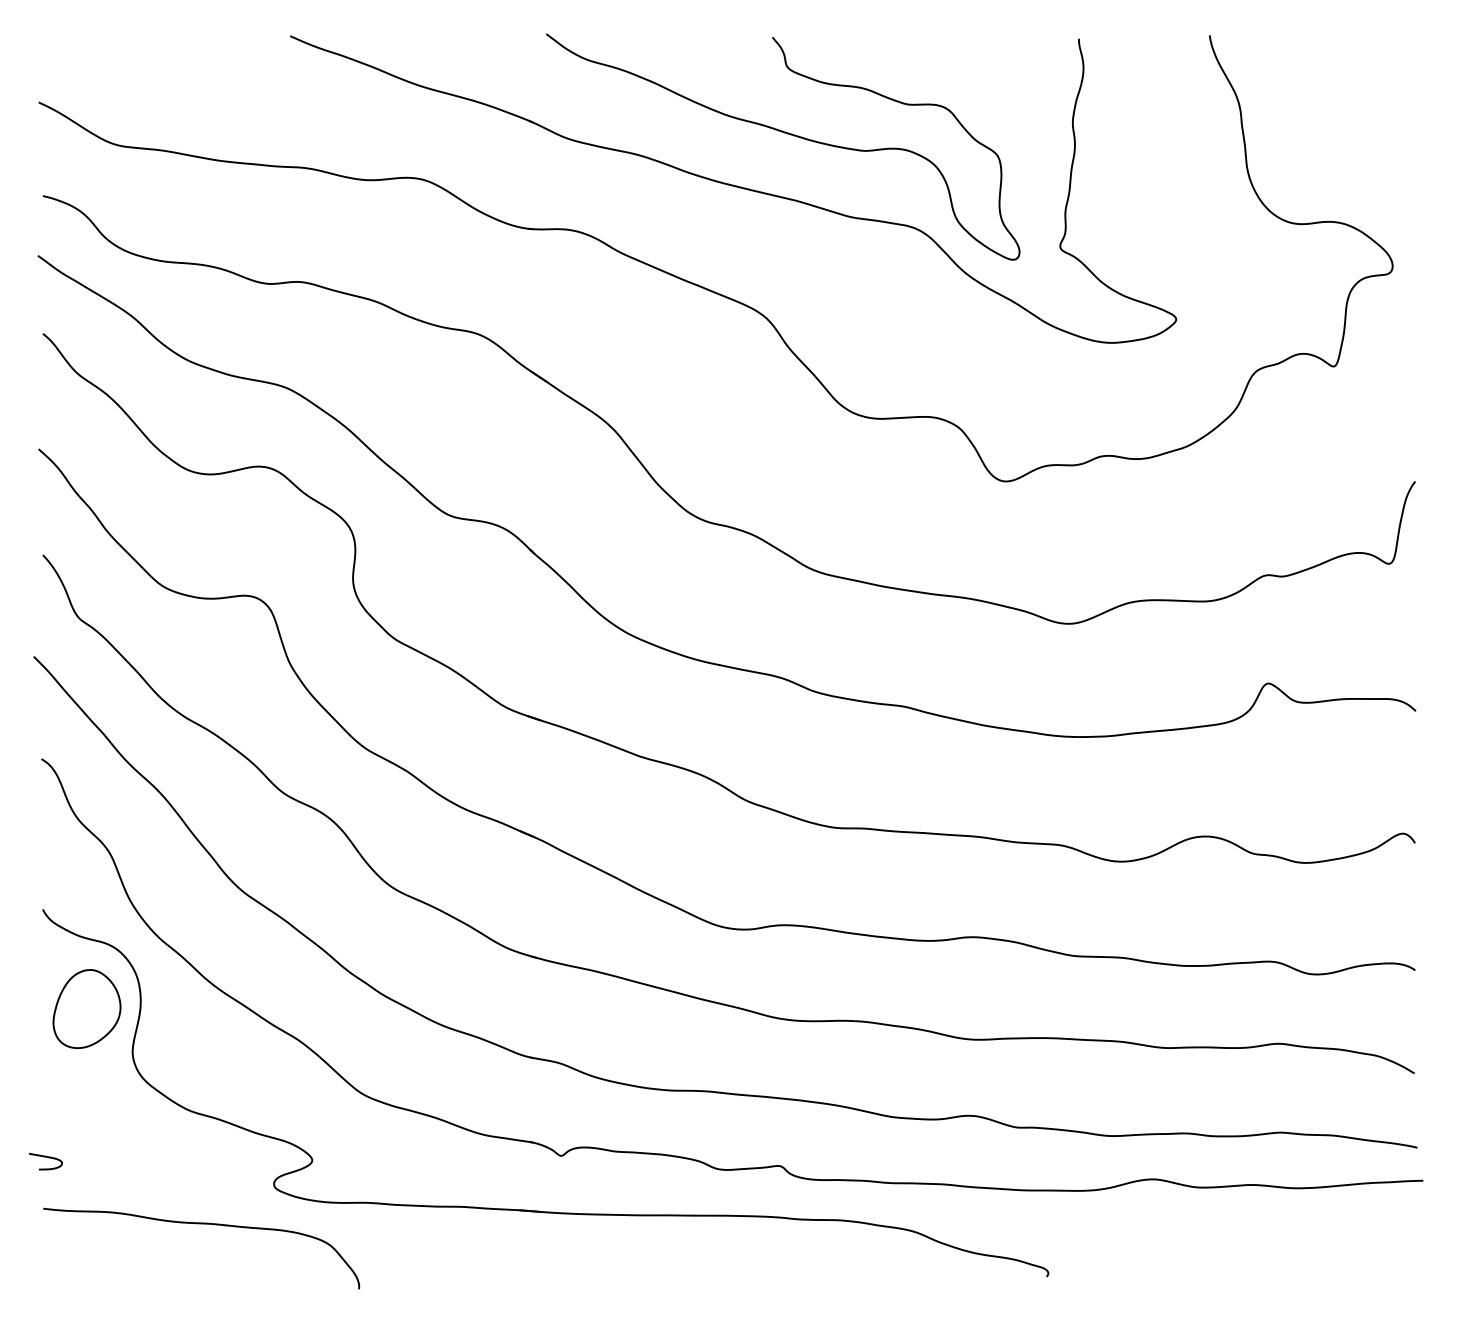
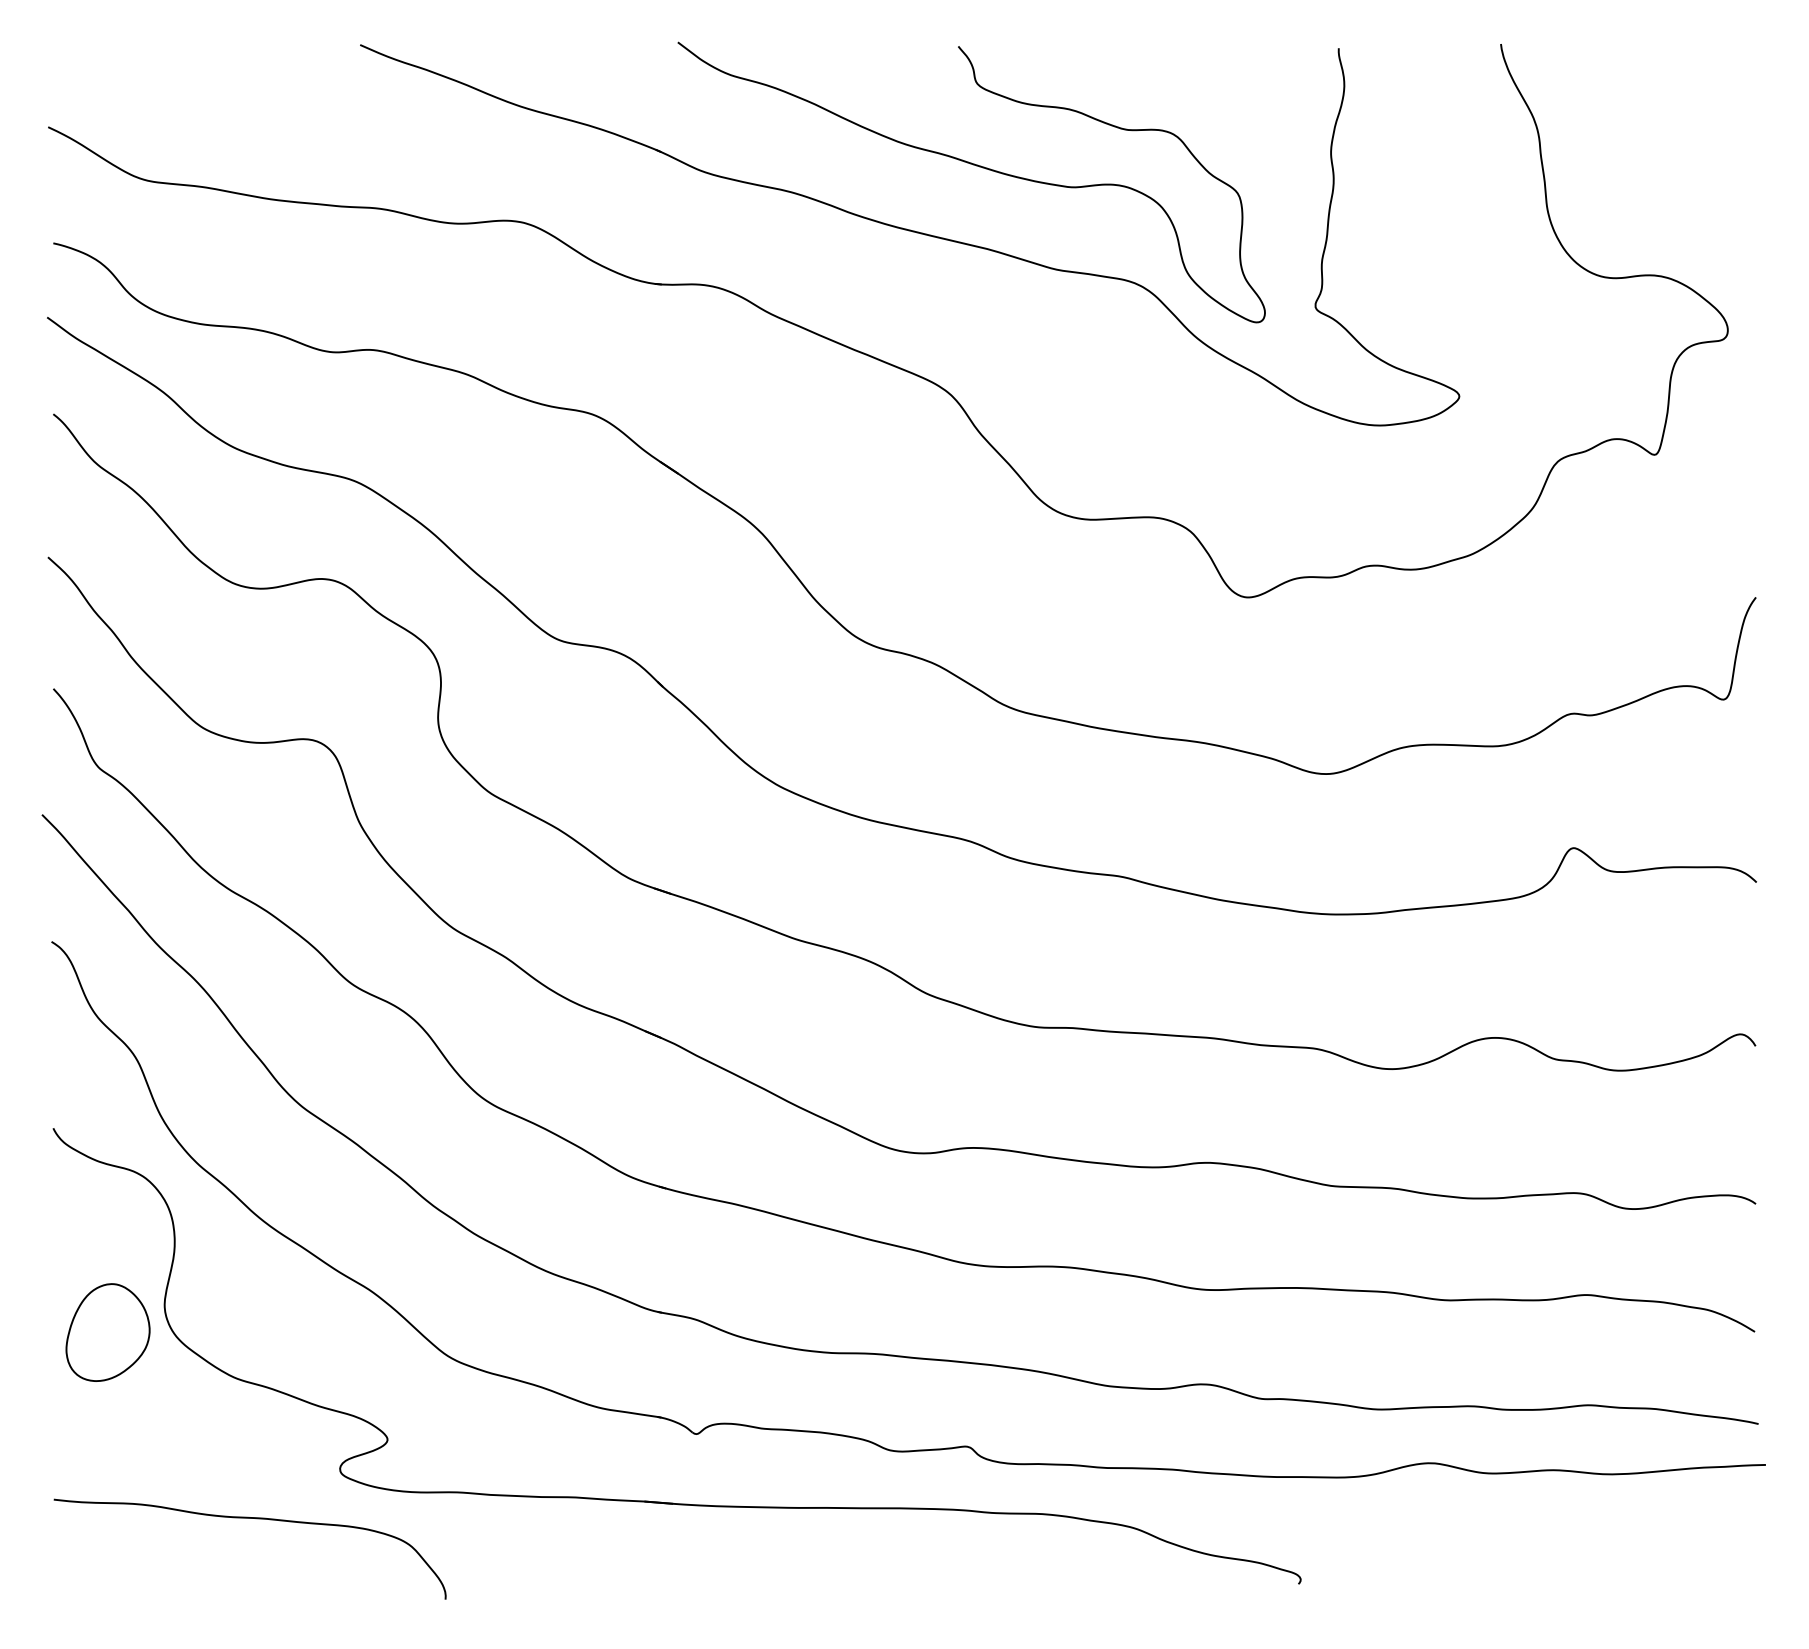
part: (86, 1009) -> (107, 1333), moved
curve: (45, 1157) -> (56, 1436), removed

